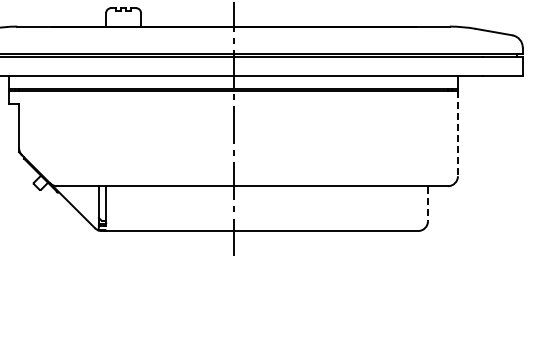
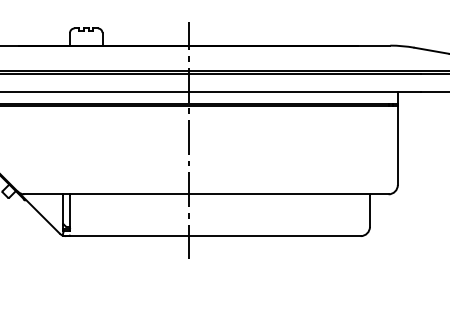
line: (457, 134) -> (397, 146), dashed -> solid
line: (428, 204) -> (370, 211), dashed -> solid

